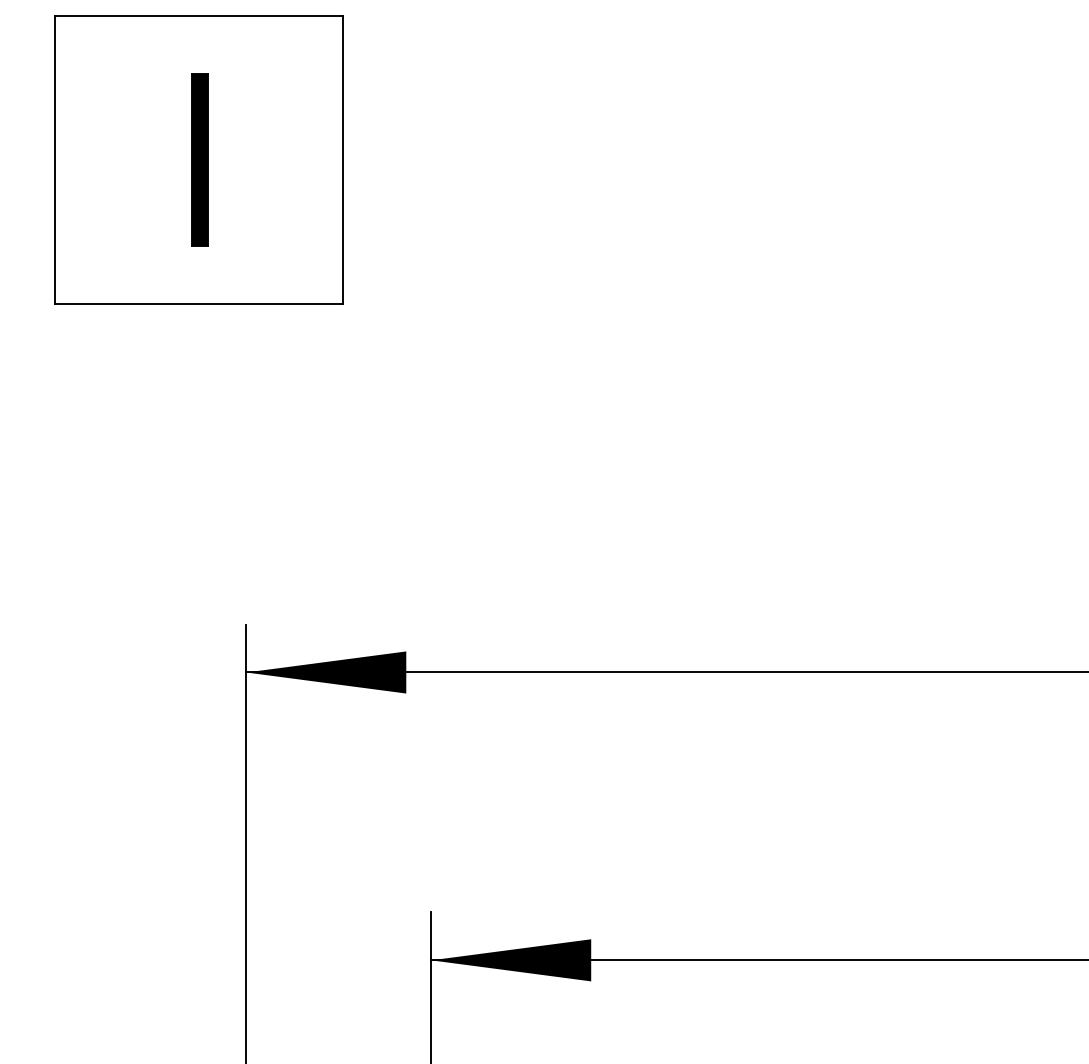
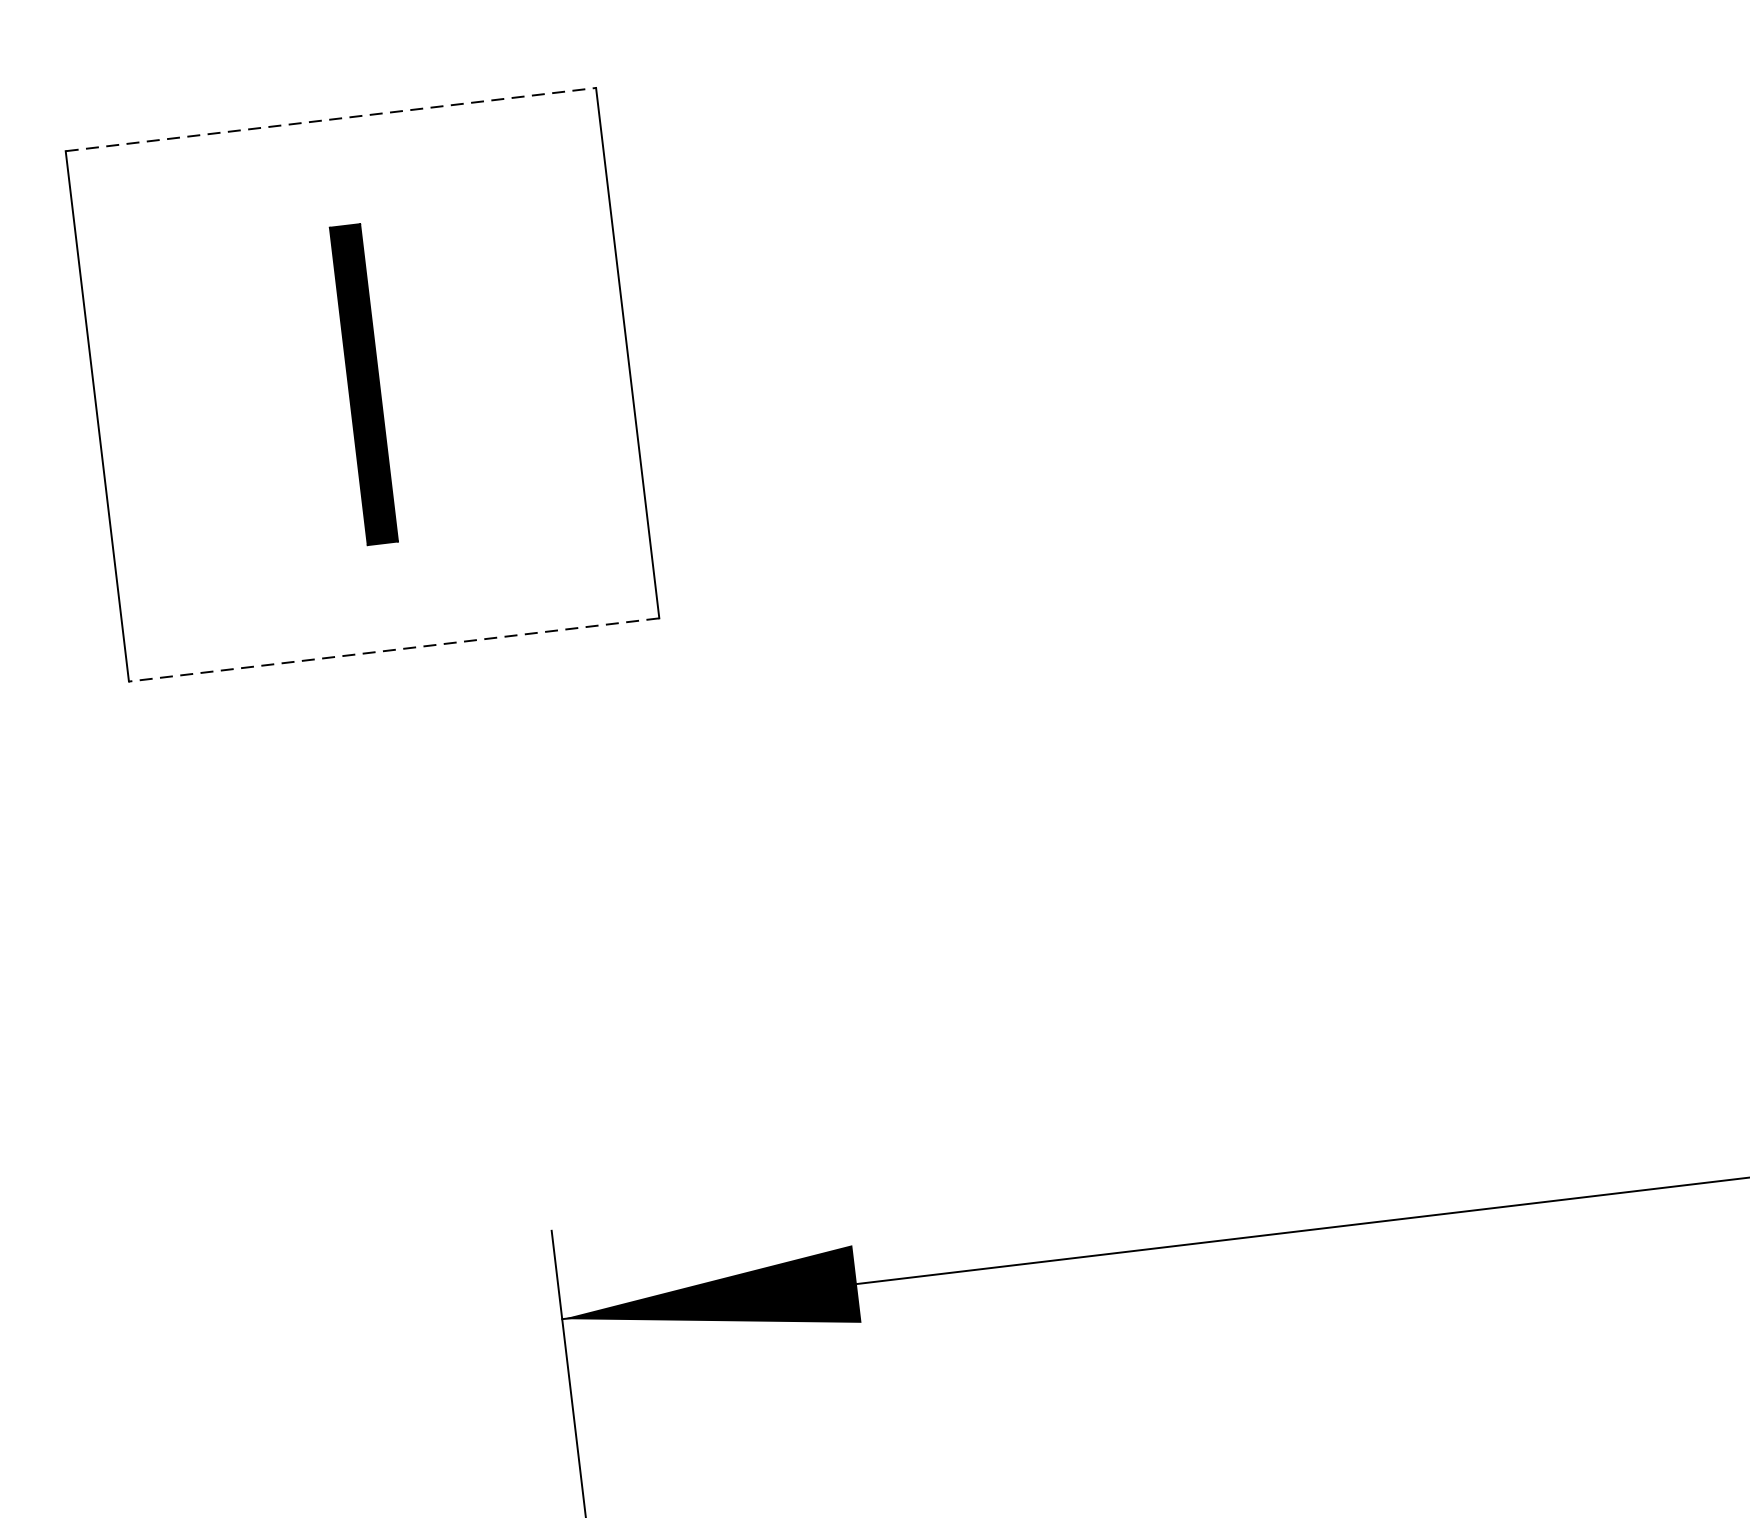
line: (199, 15) -> (331, 118), solid -> dashed
line: (199, 303) -> (394, 649), solid -> dashed

